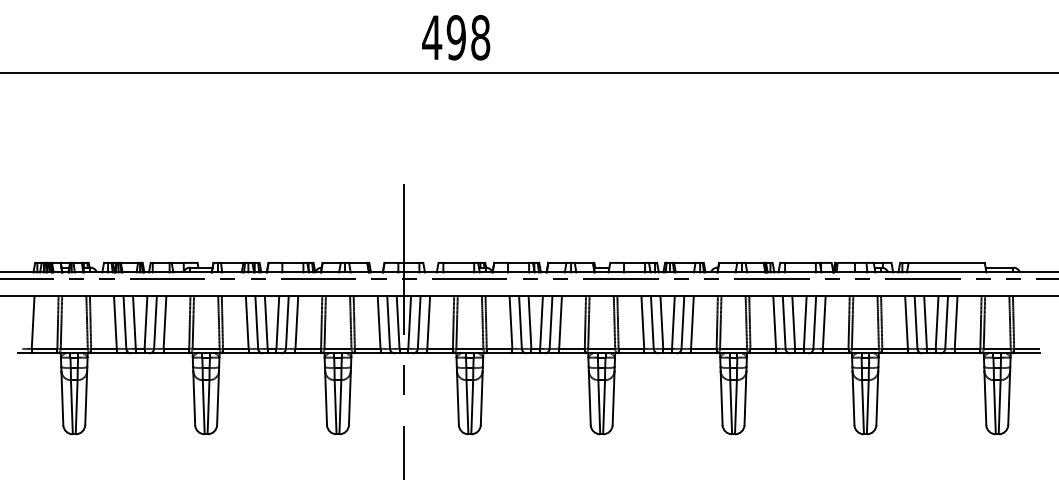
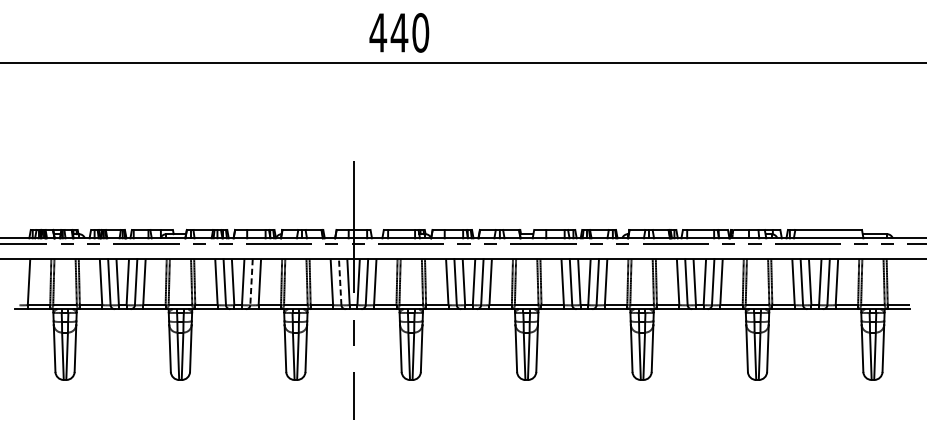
text: (468, 37) -> (410, 32), 498 -> 440
line: (388, 322) -> (340, 282), solid -> dashed
line: (287, 323) -> (251, 283), solid -> dashed

